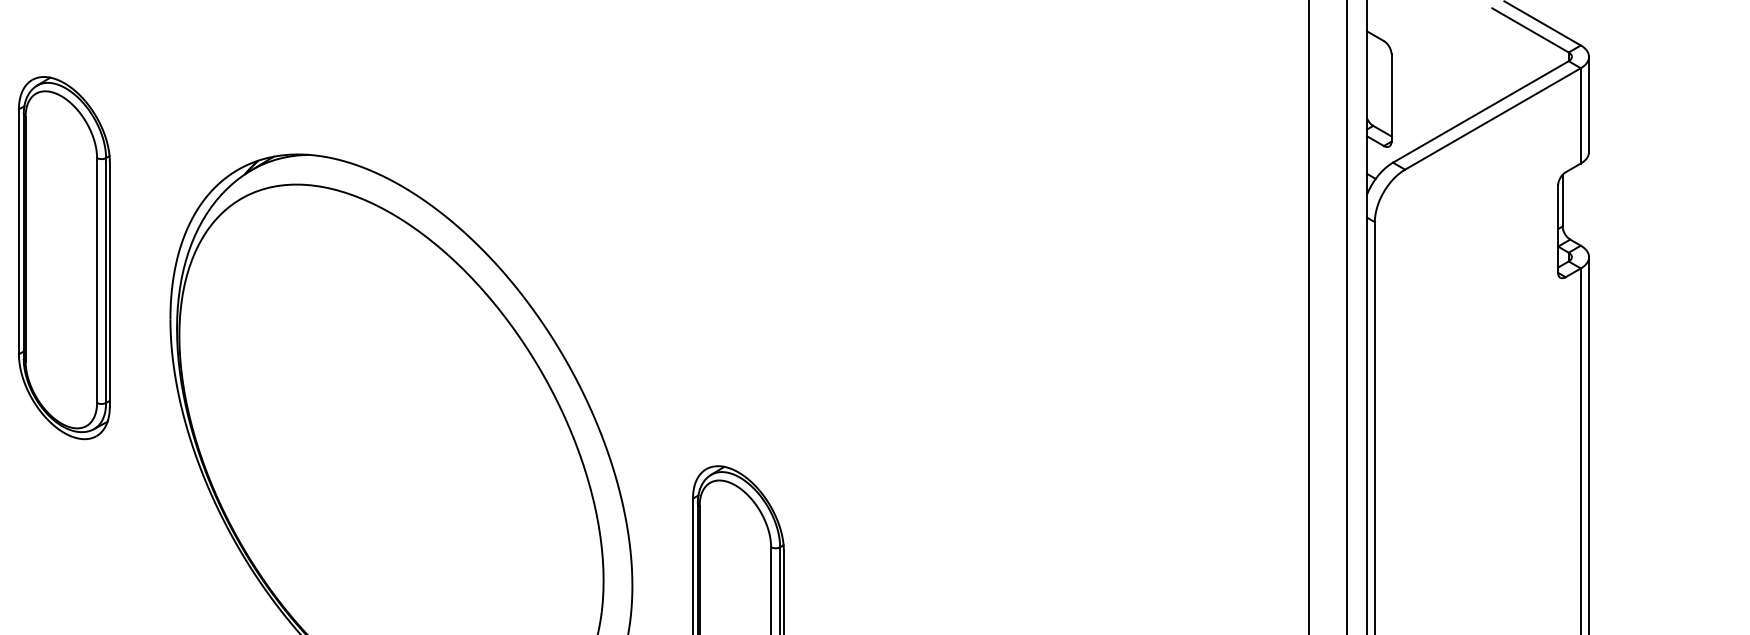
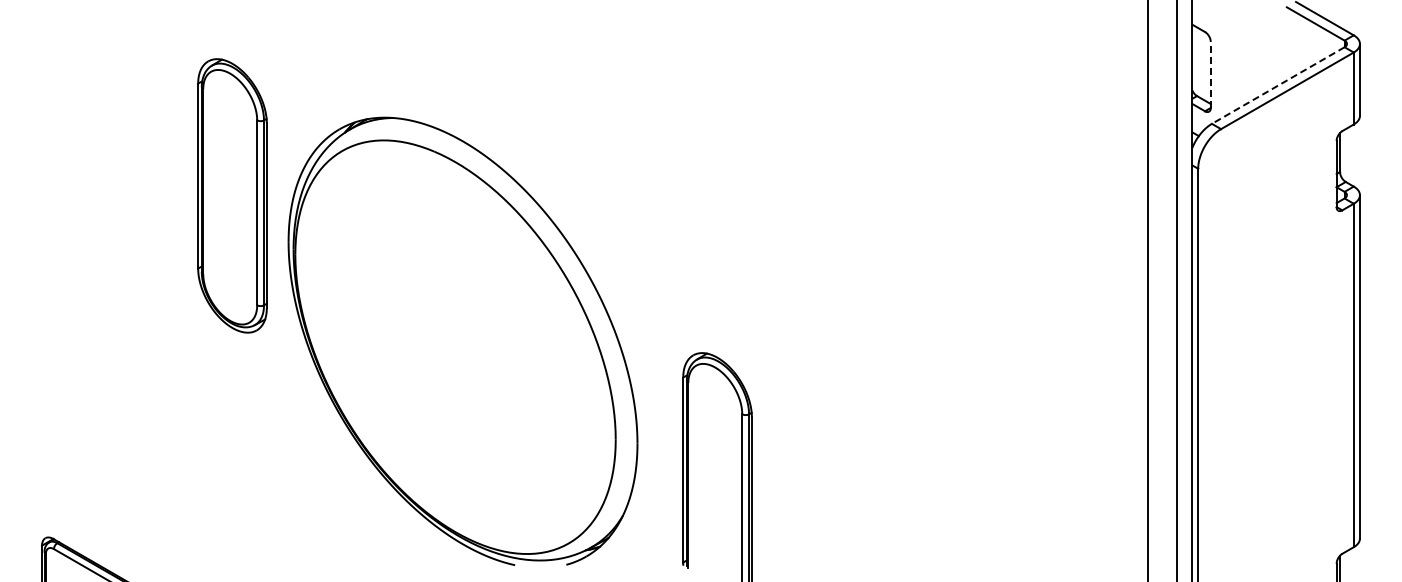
line: (1391, 97) -> (1210, 74), solid -> dashed
line: (1481, 111) -> (1278, 85), solid -> dashed
part: (64, 257) -> (232, 195), moved

